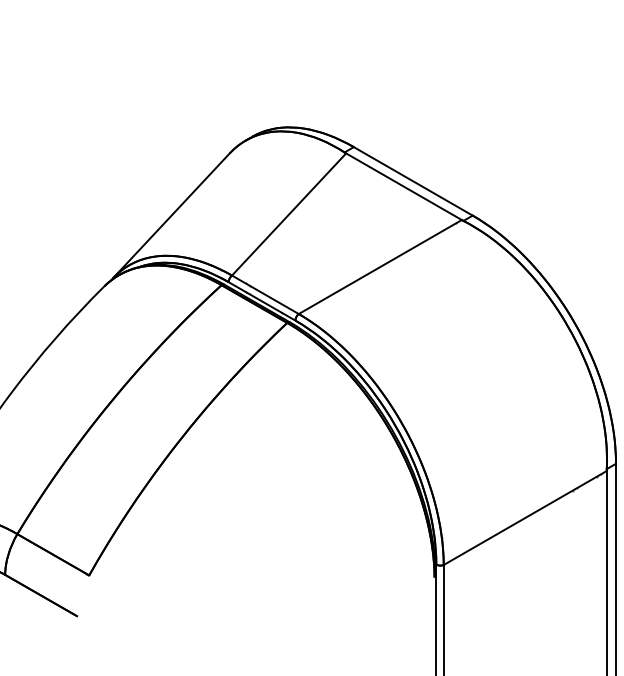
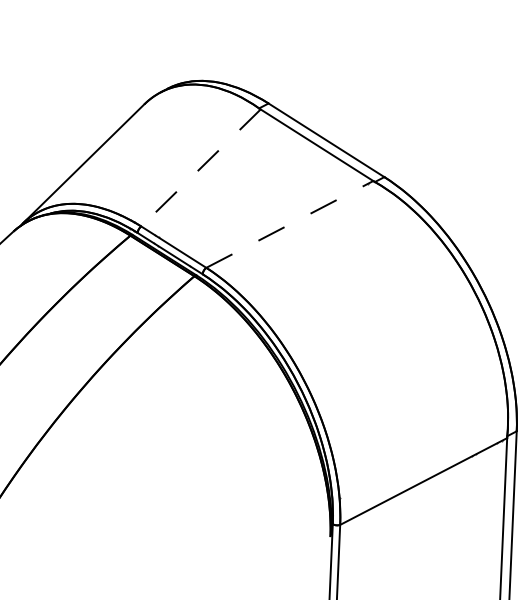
line: (289, 214) -> (201, 168), solid -> dashed
line: (380, 266) -> (290, 223), solid -> dashed

